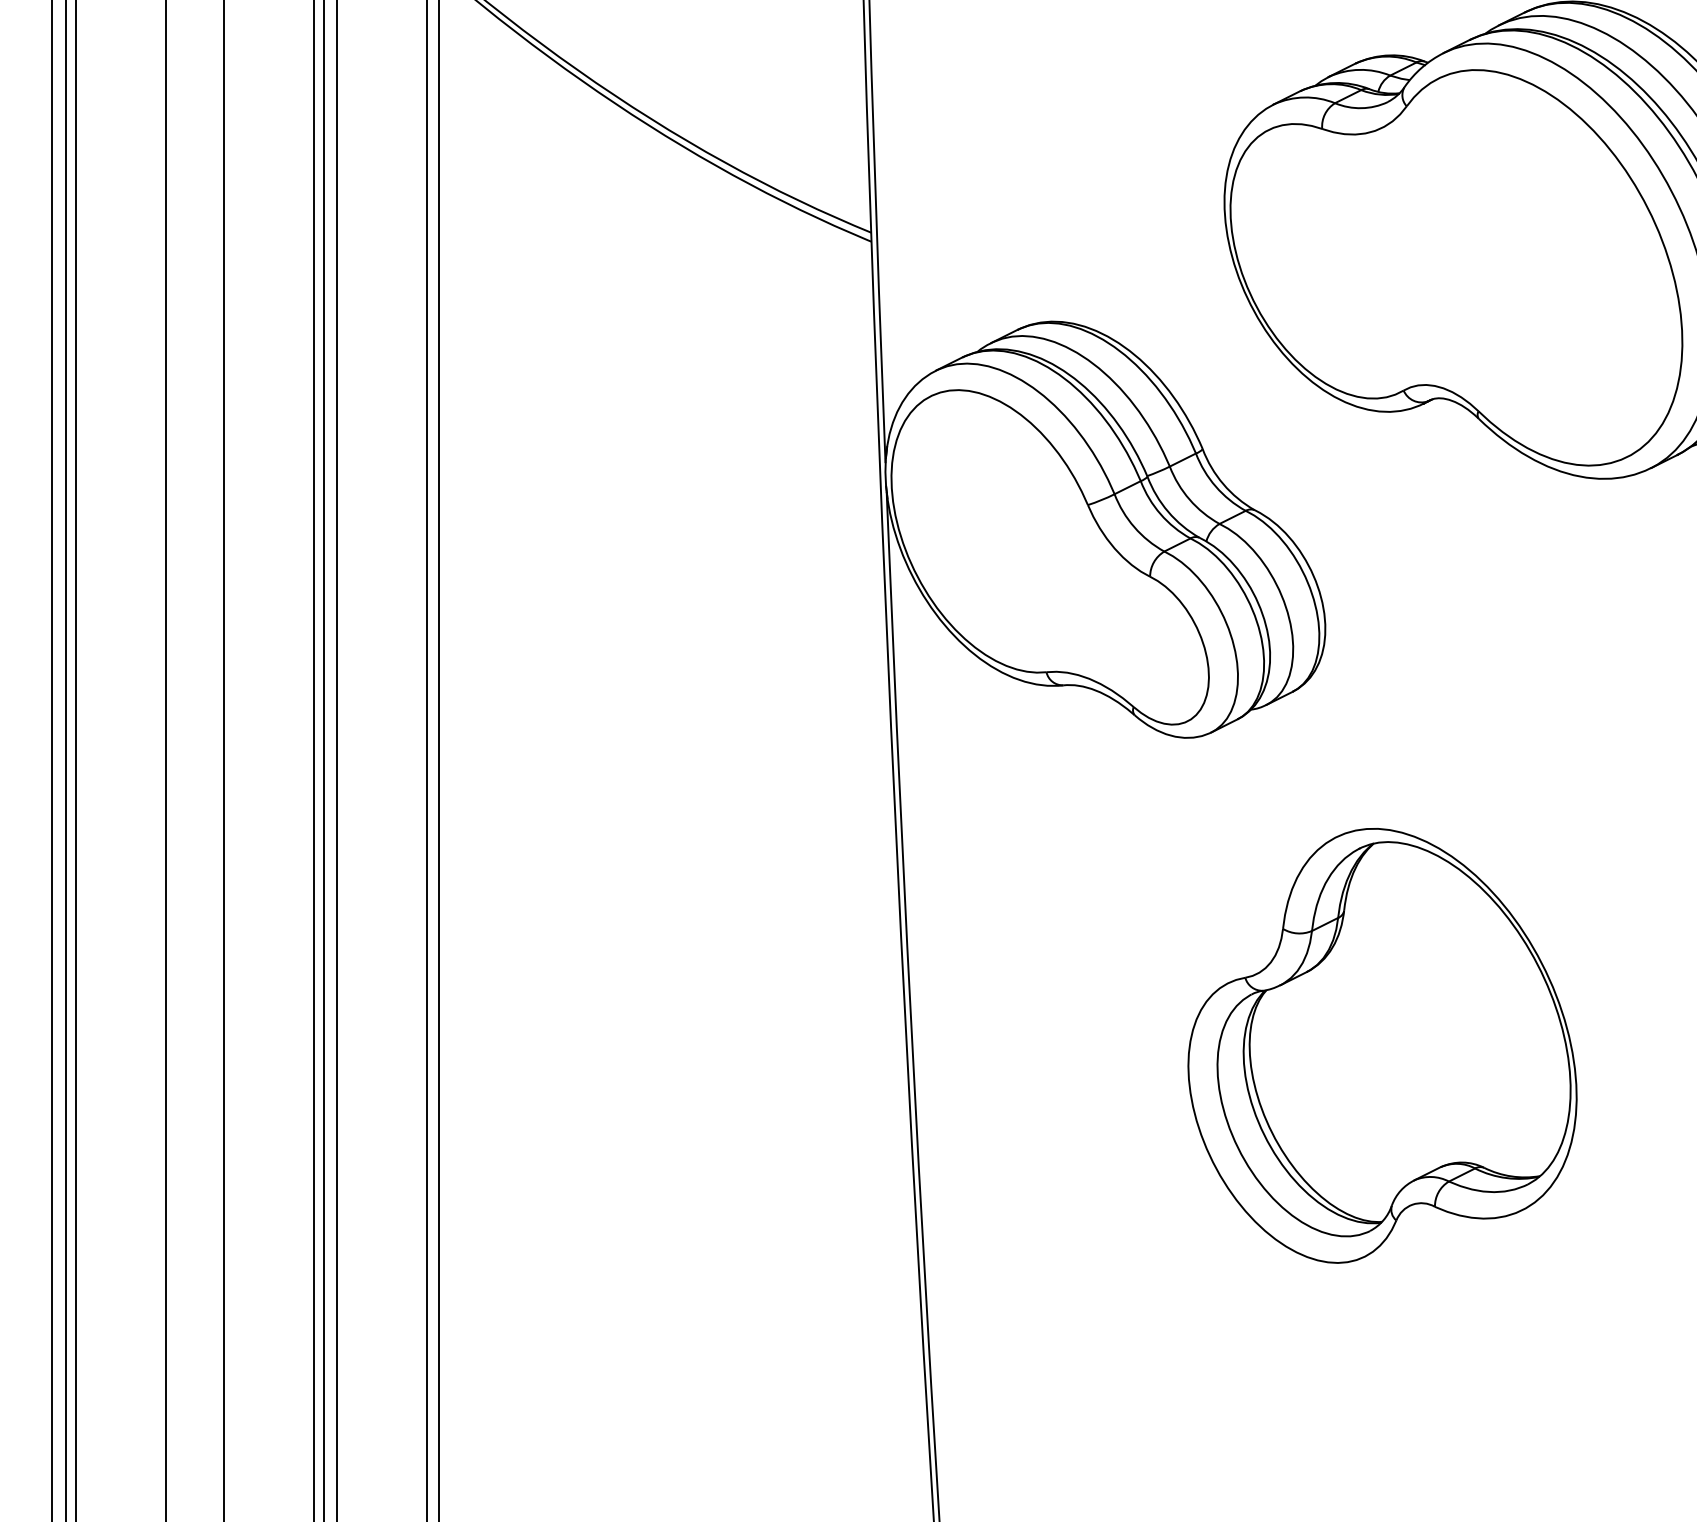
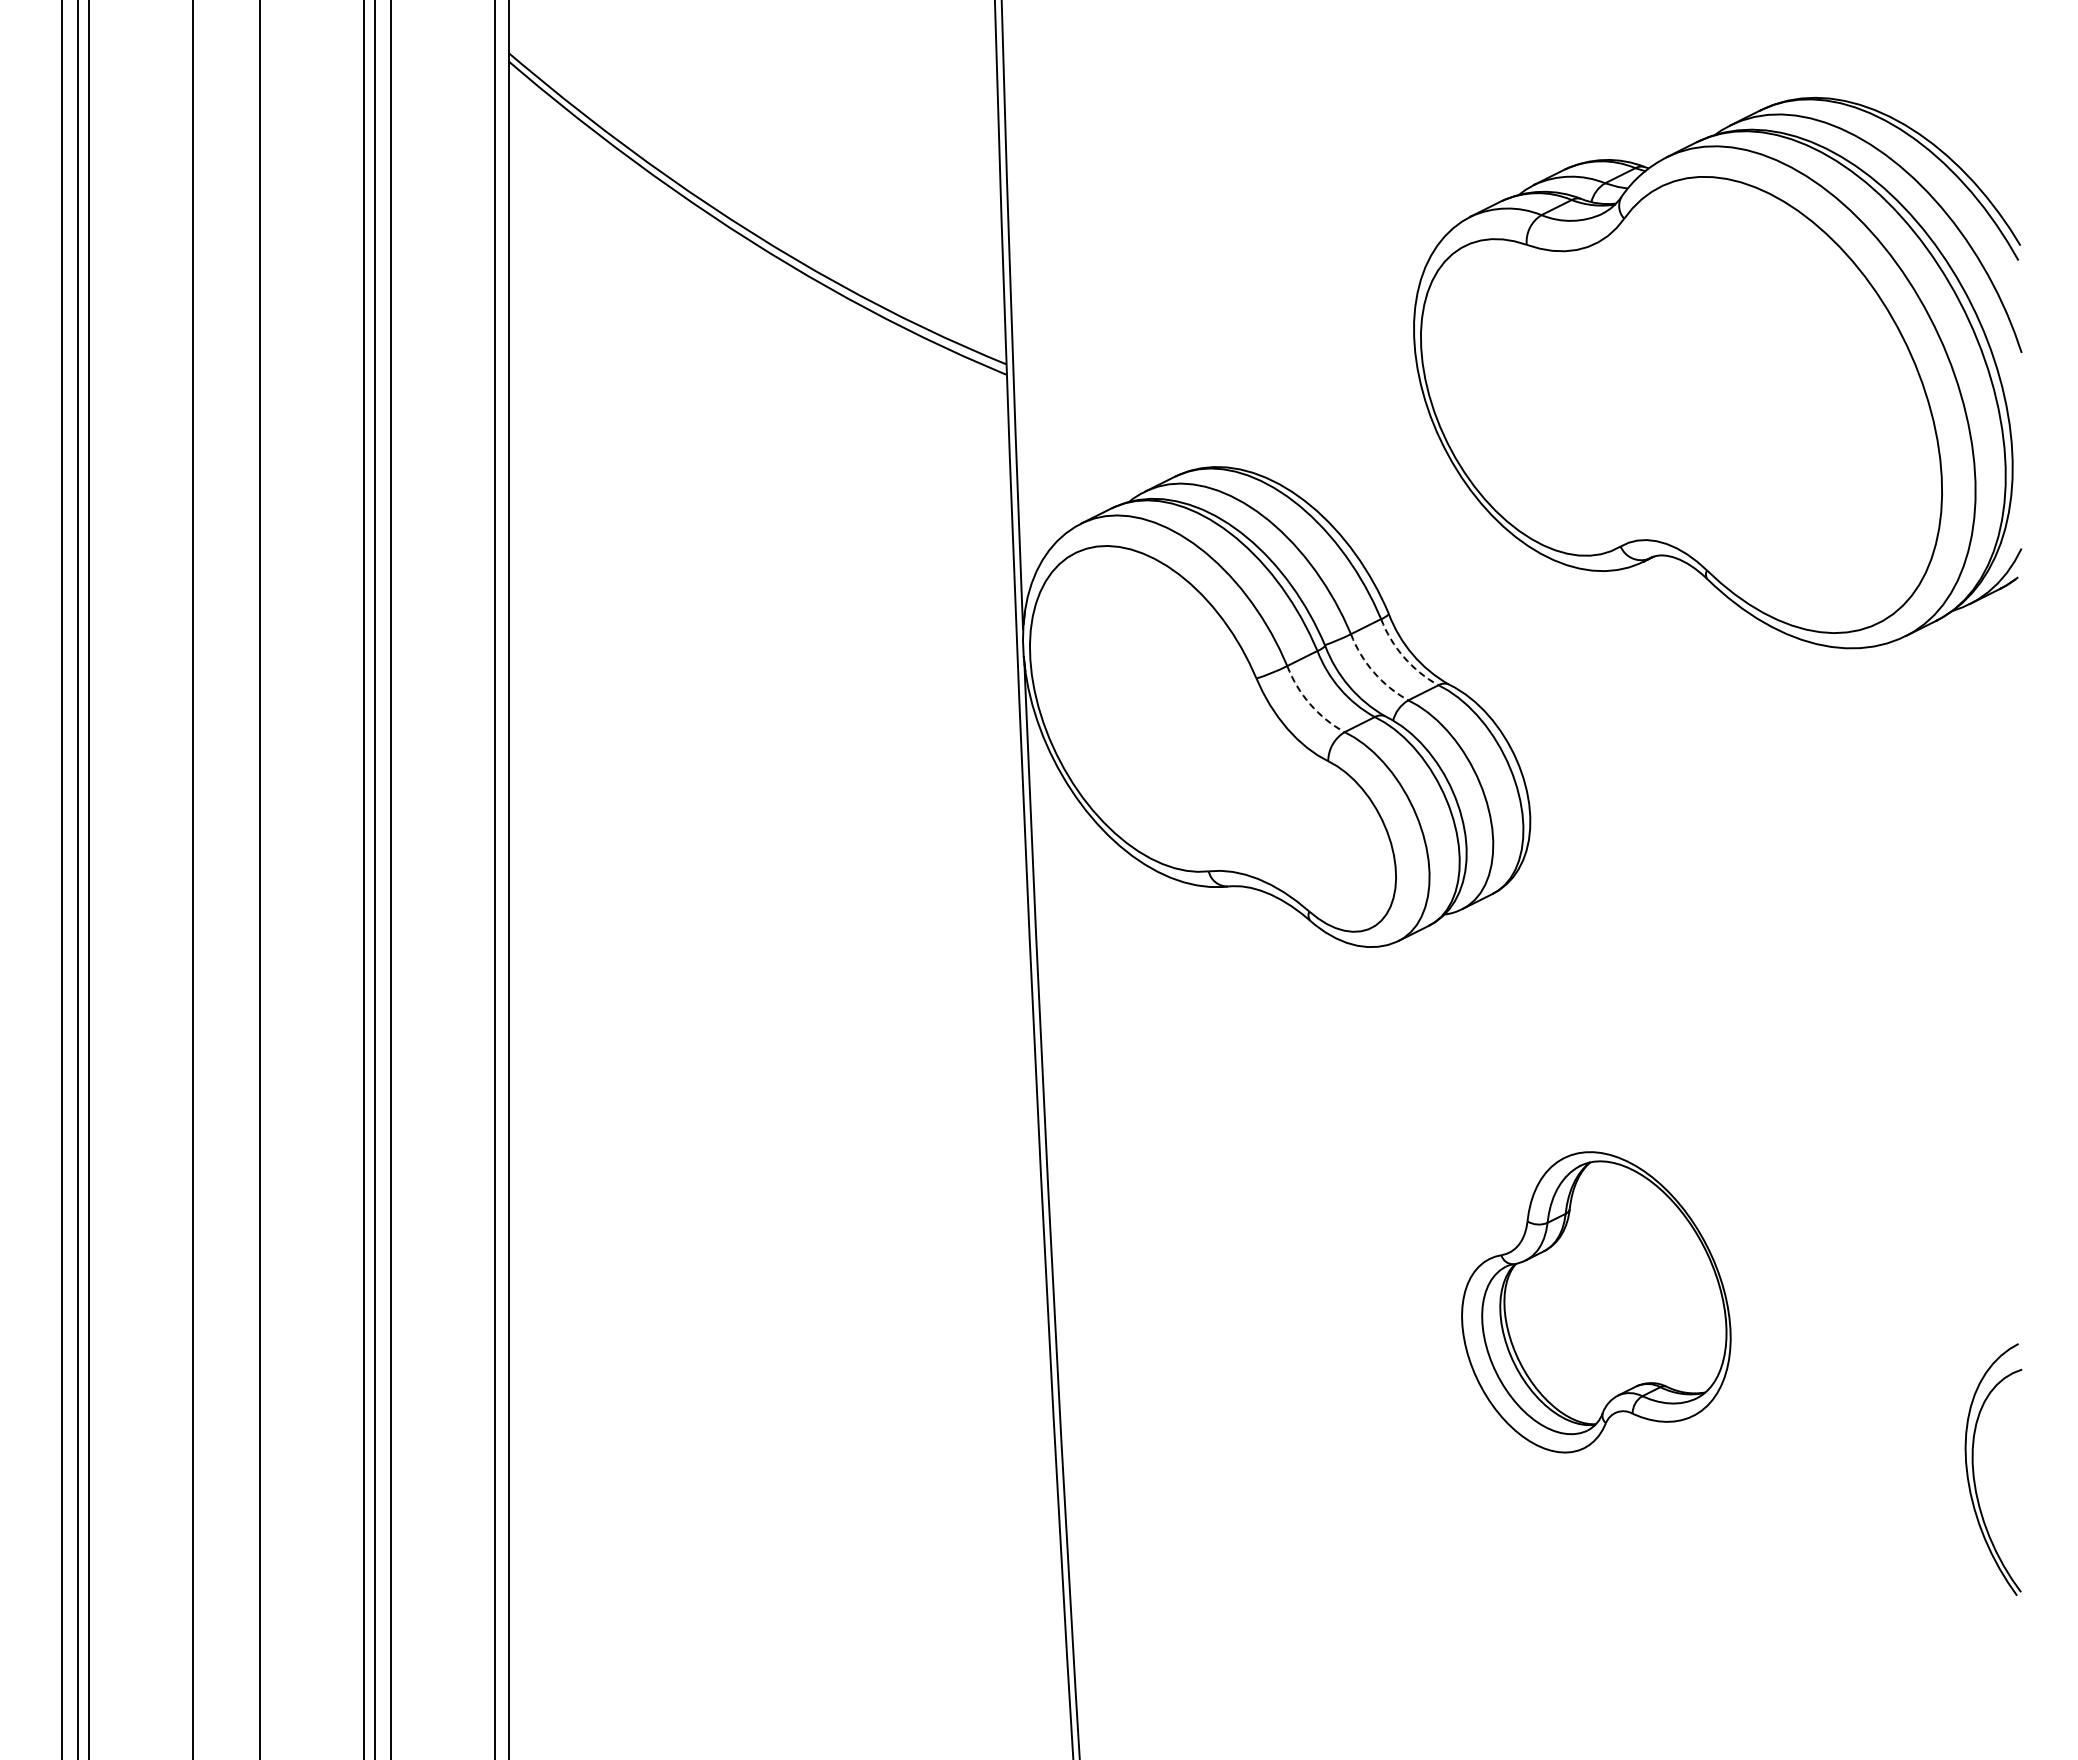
arc: (1215, 486) -> (1403, 657), solid -> dashed
arc: (1189, 499) -> (1373, 672), solid -> dashed
arc: (1134, 527) -> (1310, 704), solid -> dashed
part: (1382, 1046) -> (1596, 1302), size x0.6

